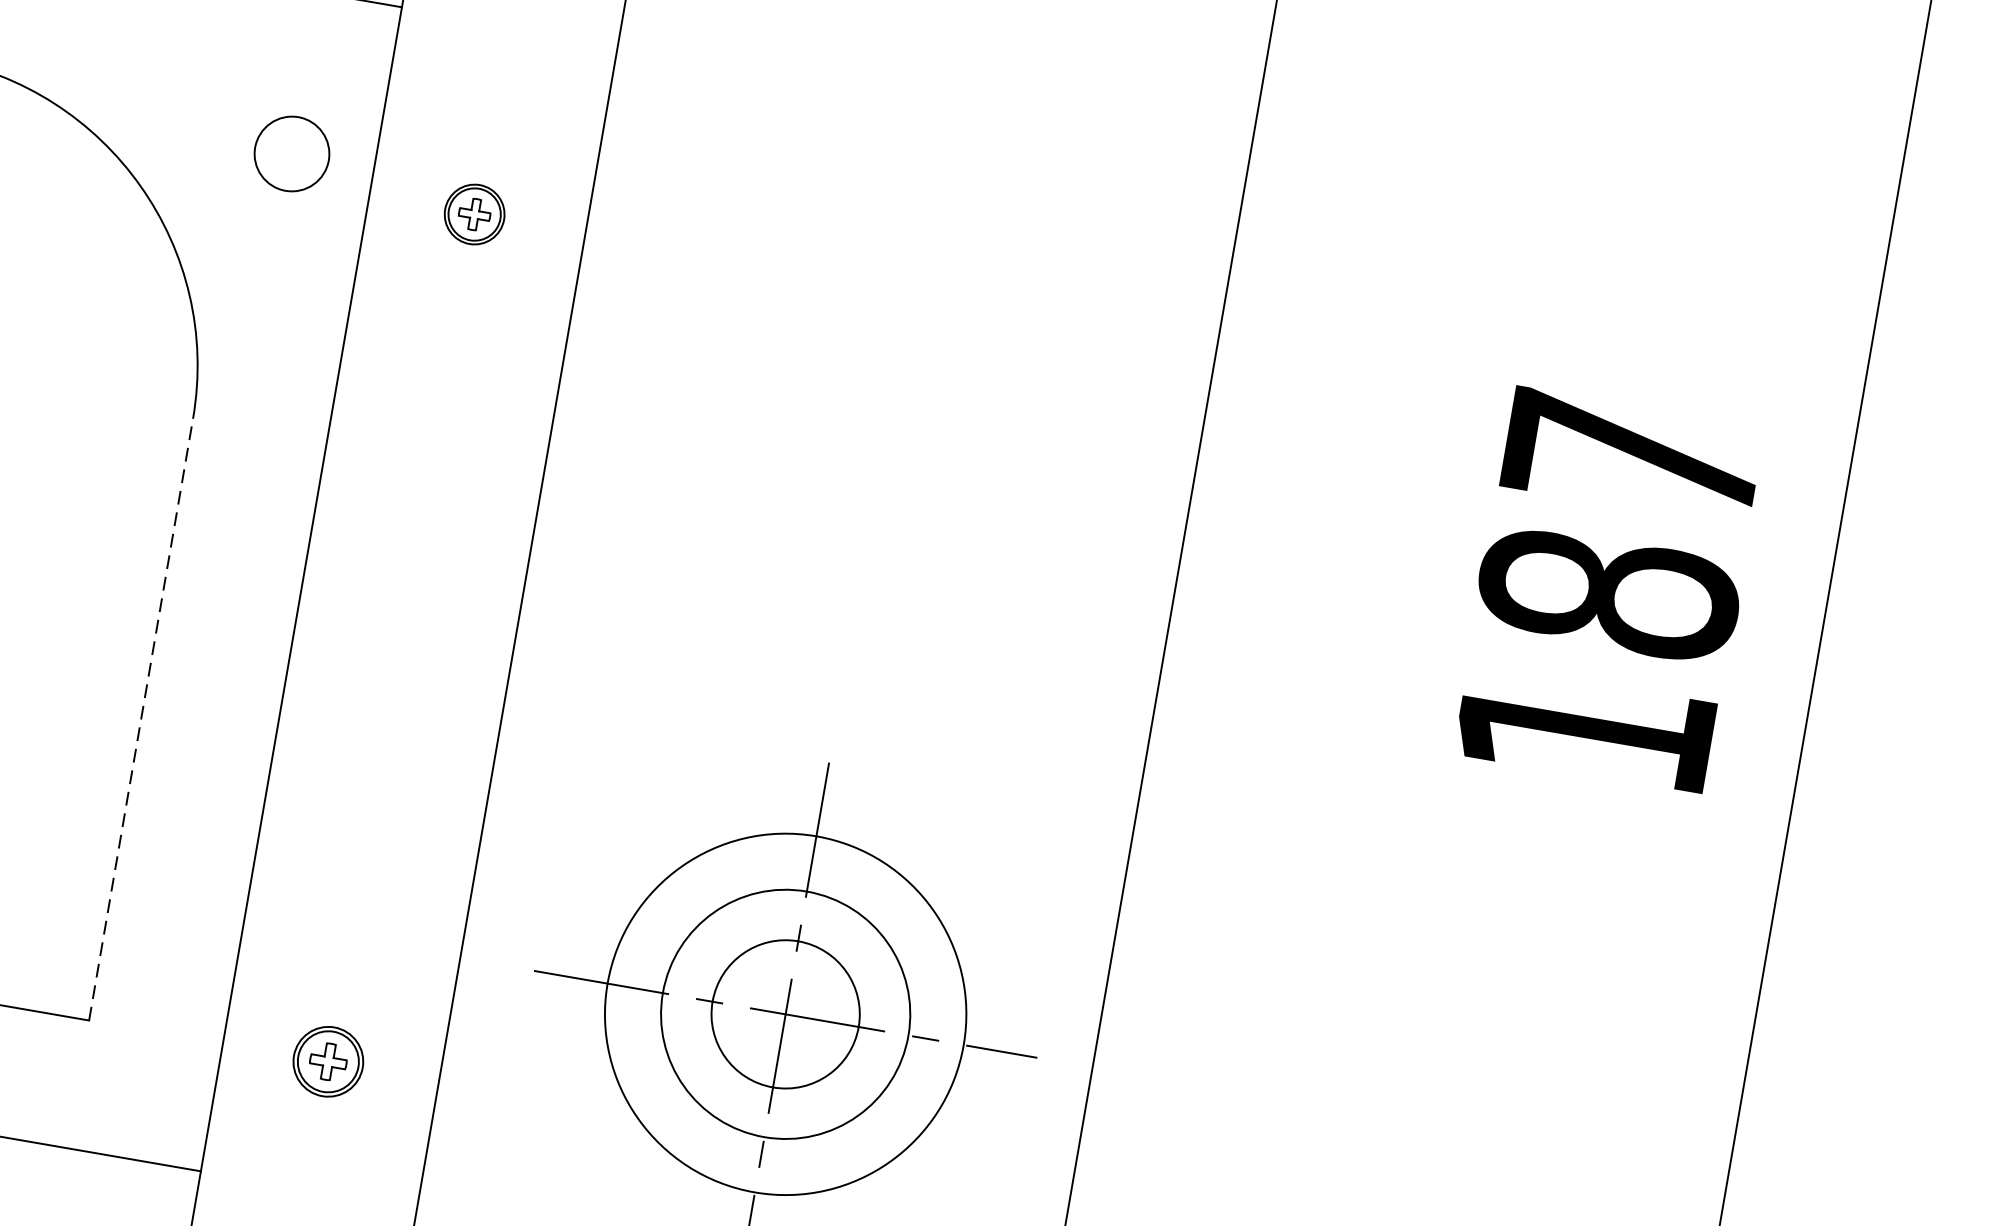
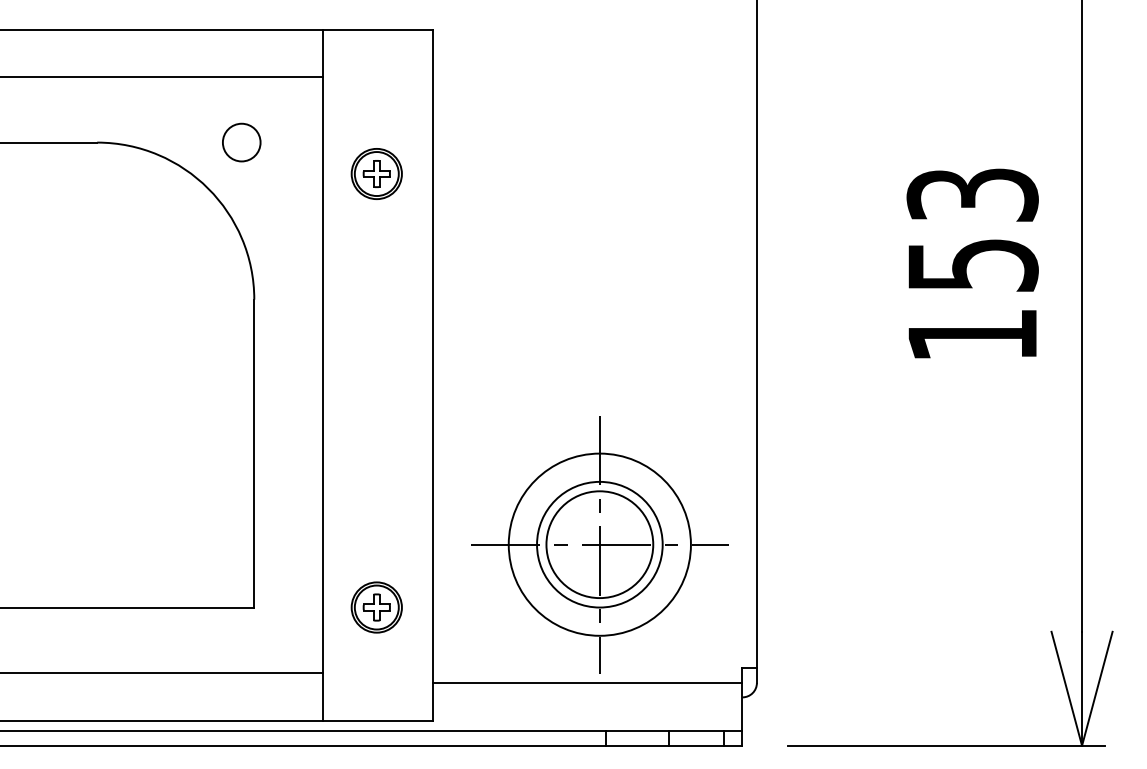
circle: (291, 153) -> (241, 142), moved
part: (474, 213) -> (376, 173), size x1.67
text: (1620, 526) -> (972, 230), 187 -> 153
line: (141, 719) -> (254, 453), dashed -> solid
circle: (785, 1013) -> (599, 544), size x1.43
part: (327, 1061) -> (376, 607), size x1.43

